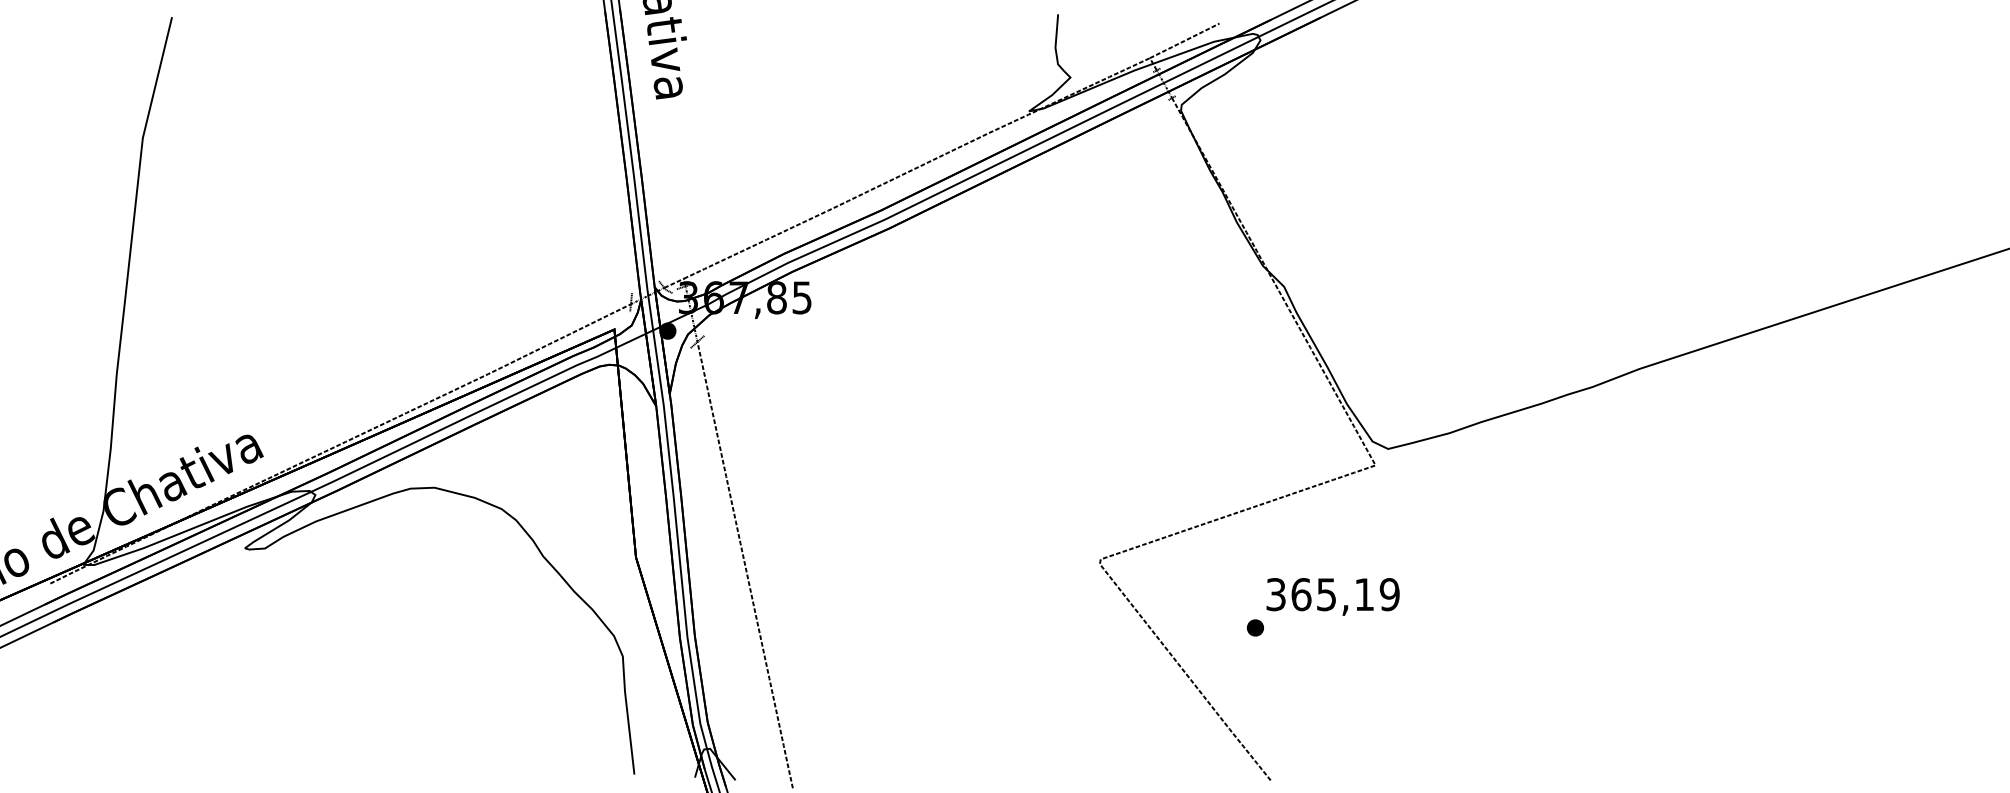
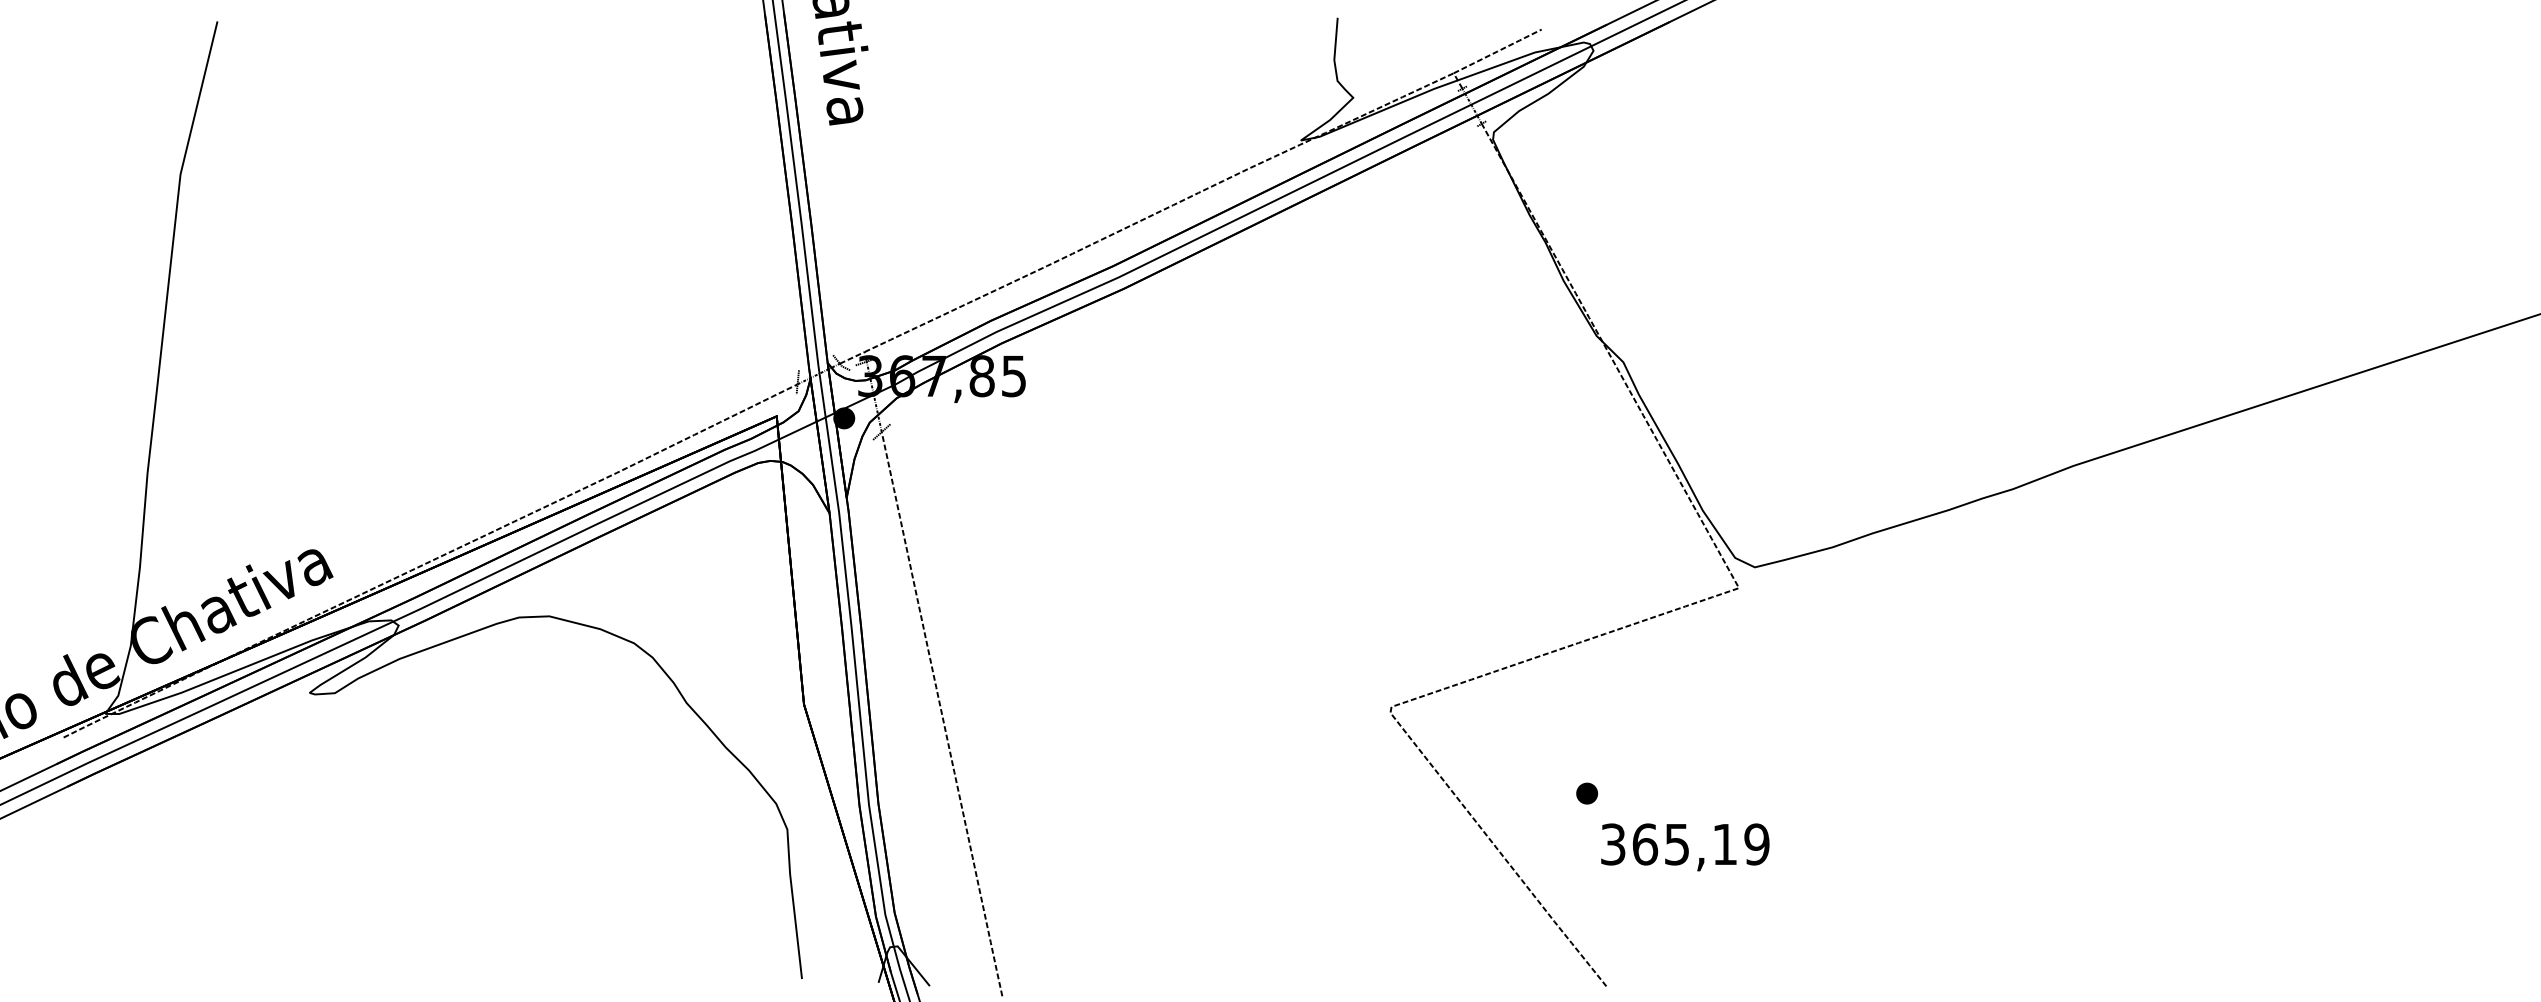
text: (1333, 597) -> (1685, 847), moved

